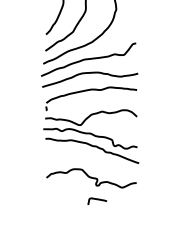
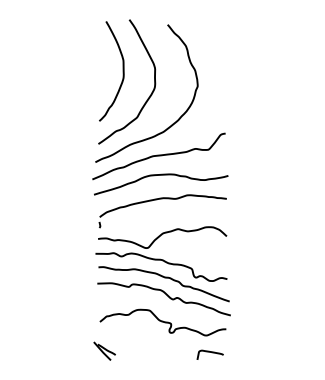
curve: (94, 159) -> (166, 295), added
part: (49, 198) -> (104, 350), added
curve: (96, 199) -> (209, 352), moved

